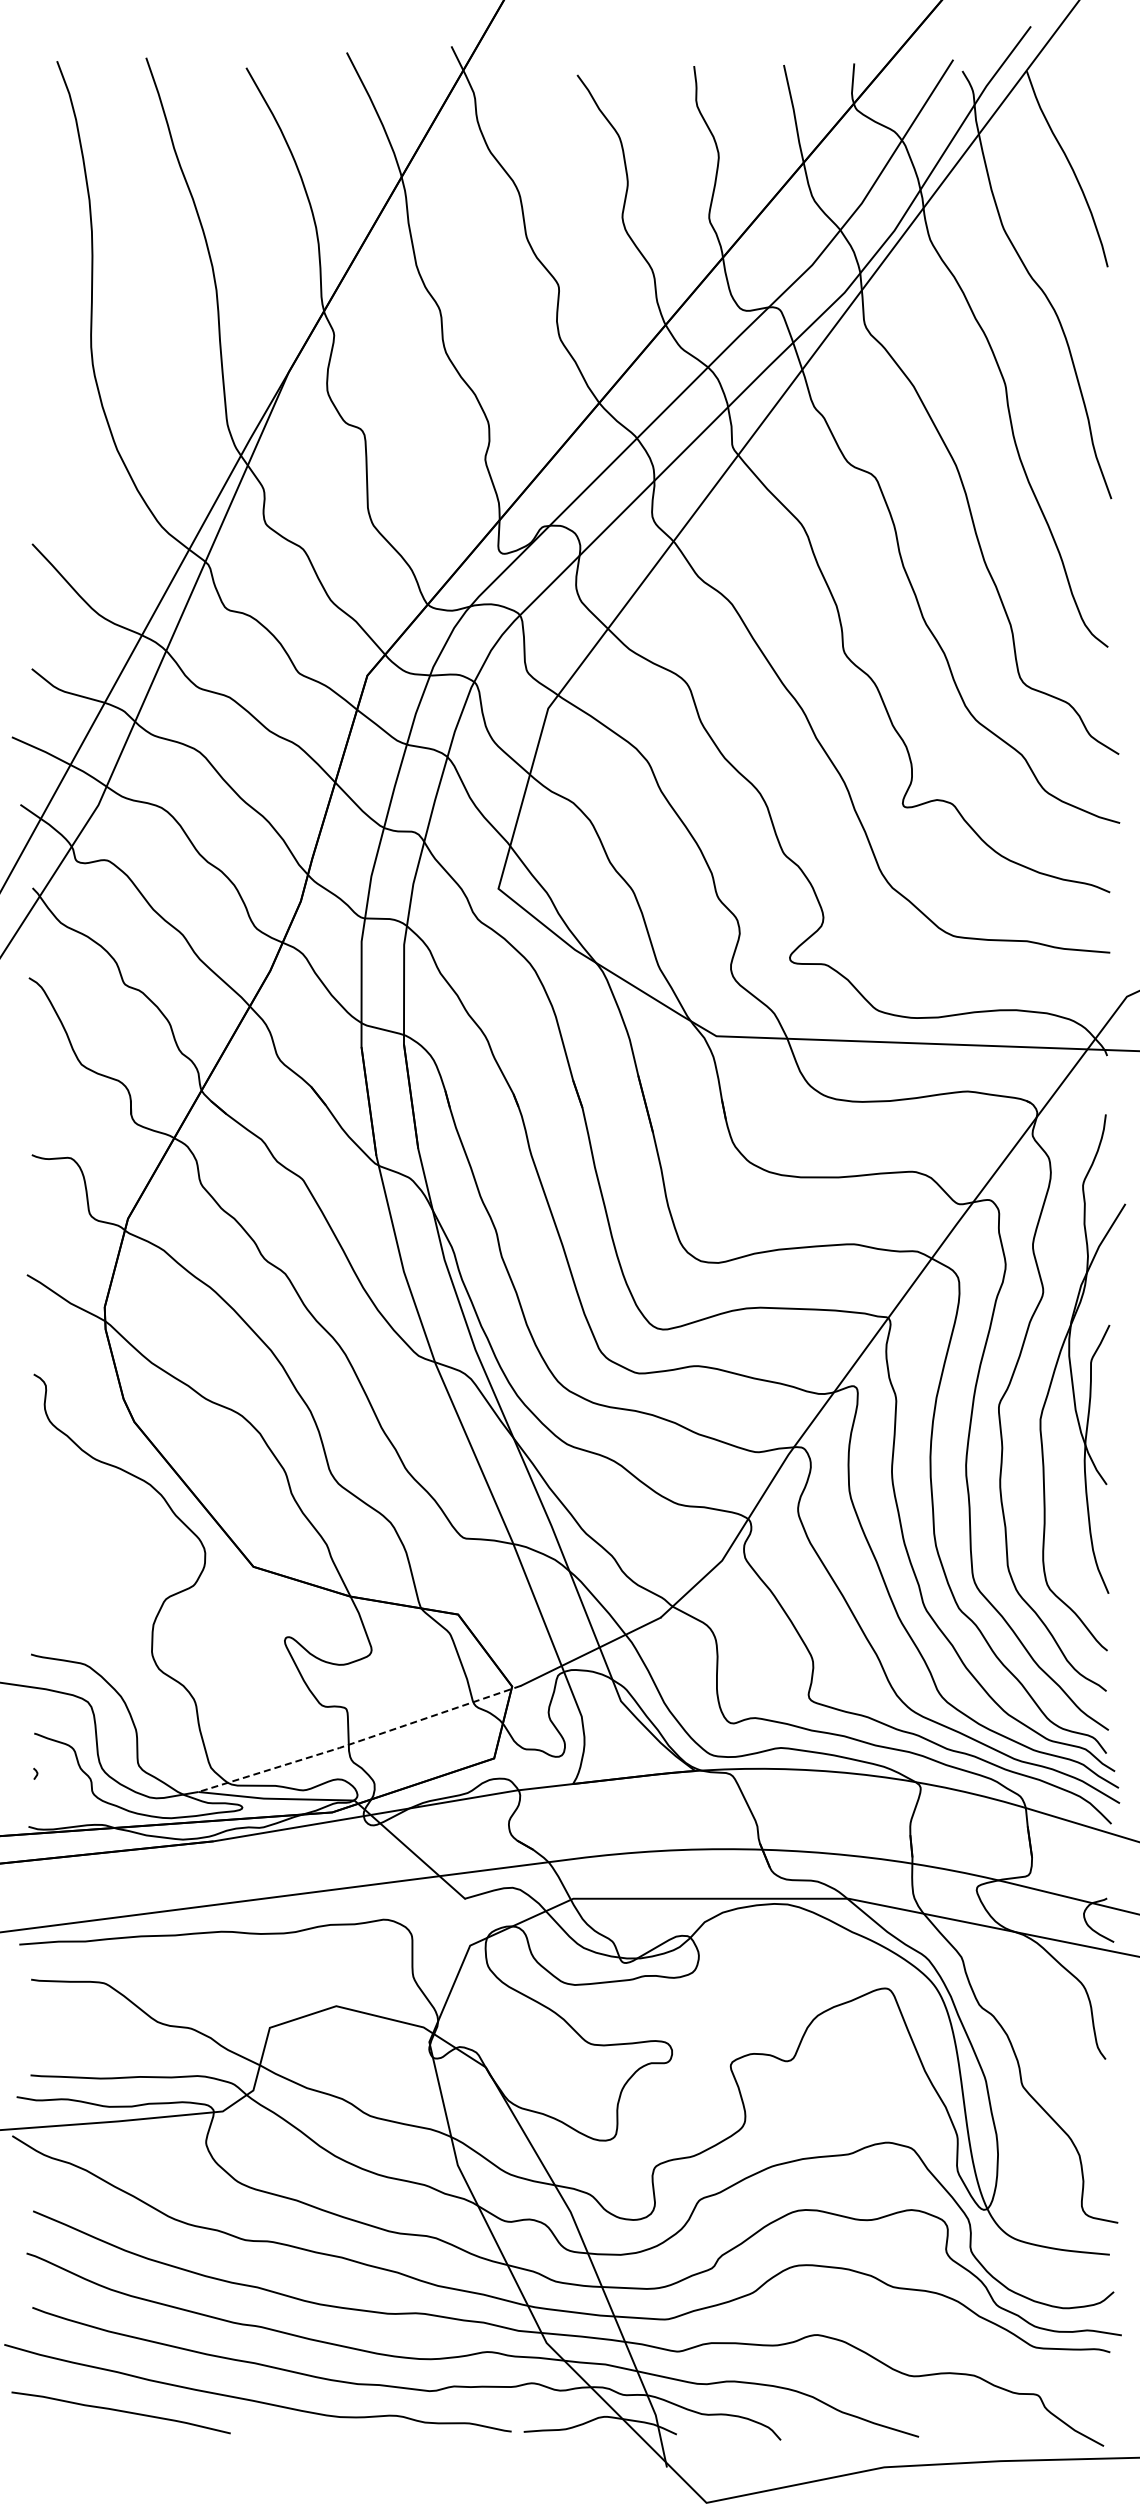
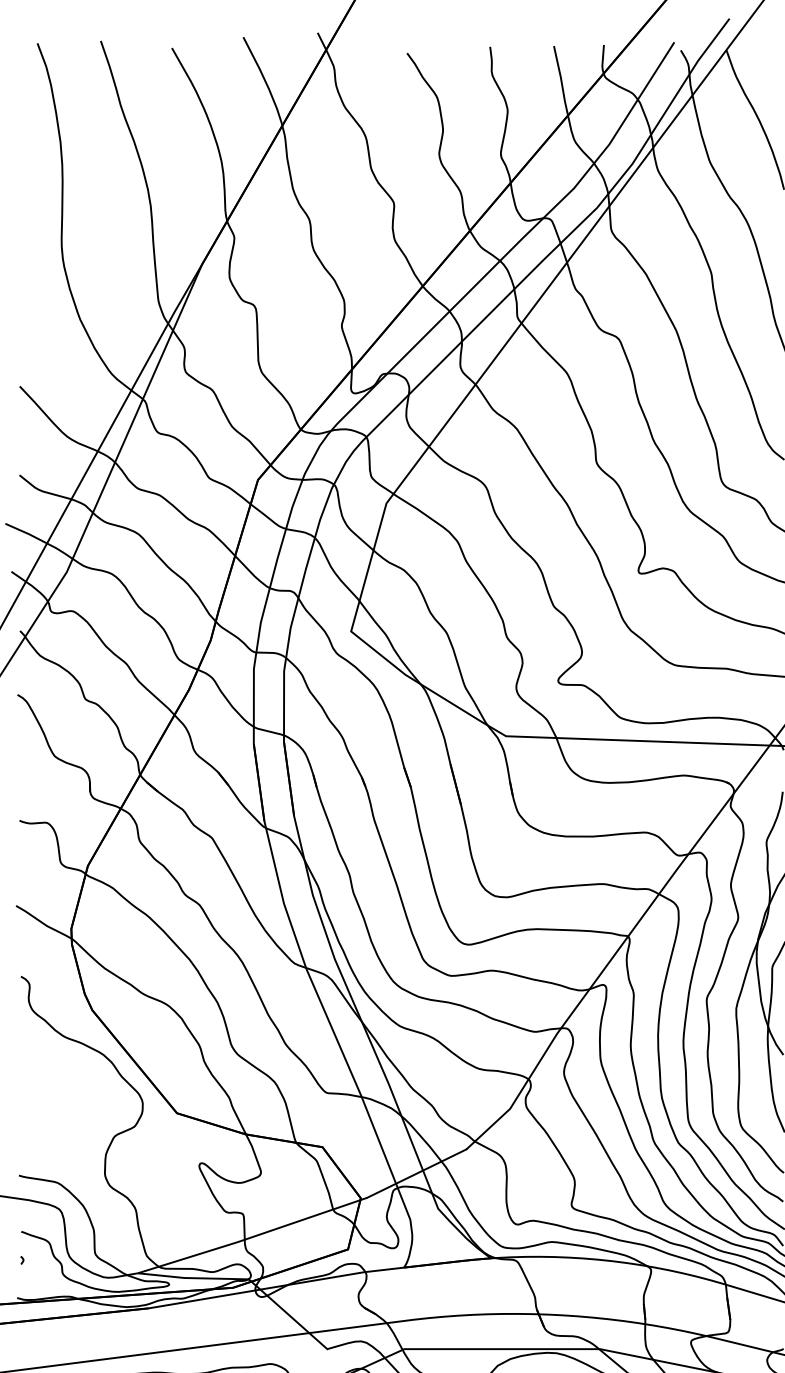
line: (359, 1741) -> (252, 1237), dashed -> solid

